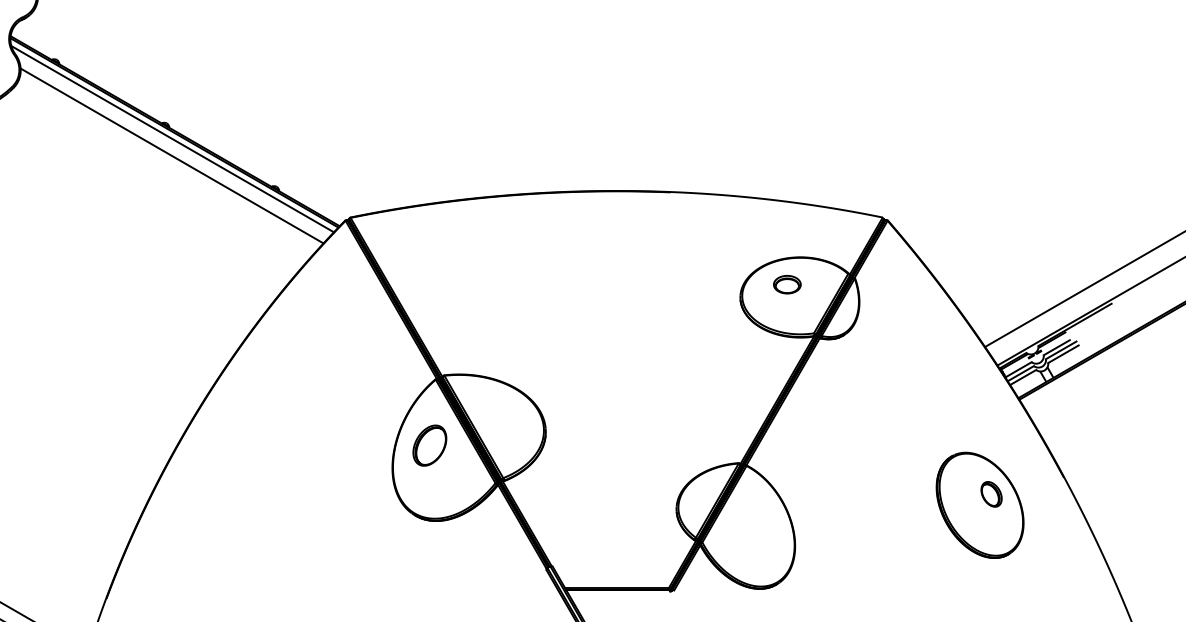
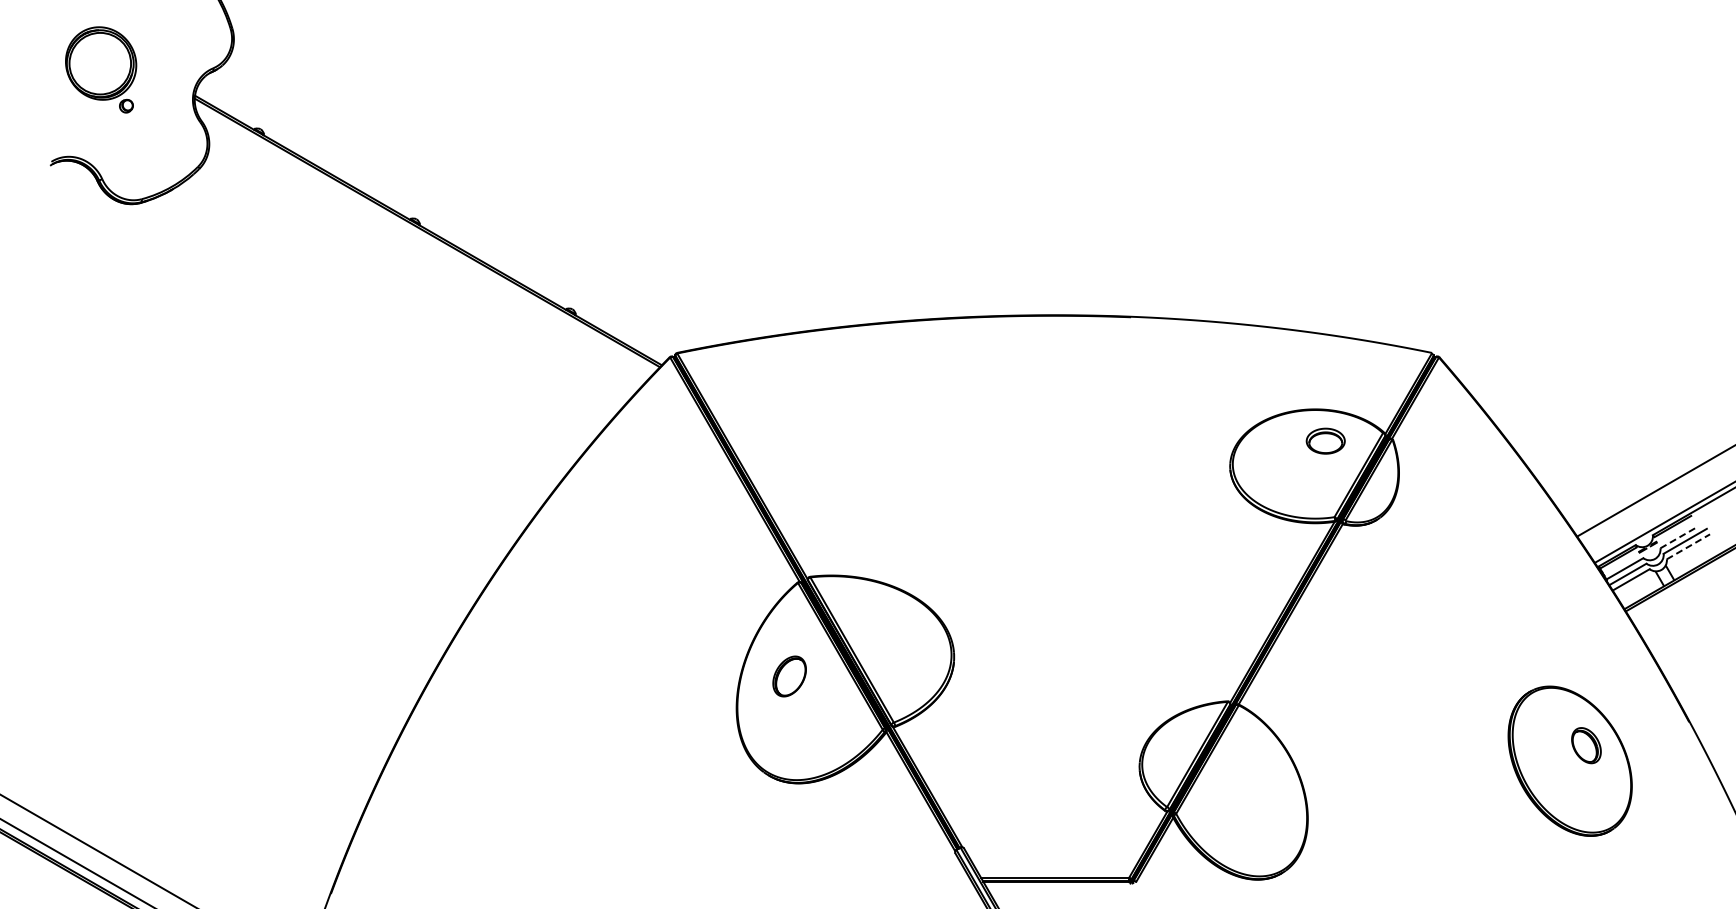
line: (172, 138) -> (424, 241), removed
line: (171, 155) -> (423, 265), removed
part: (787, 284) -> (1325, 440), moved
line: (1057, 347) -> (1679, 537), solid -> dashed
line: (1063, 353) -> (1688, 546), solid -> dashed
part: (429, 445) -> (789, 676), size x0.7

